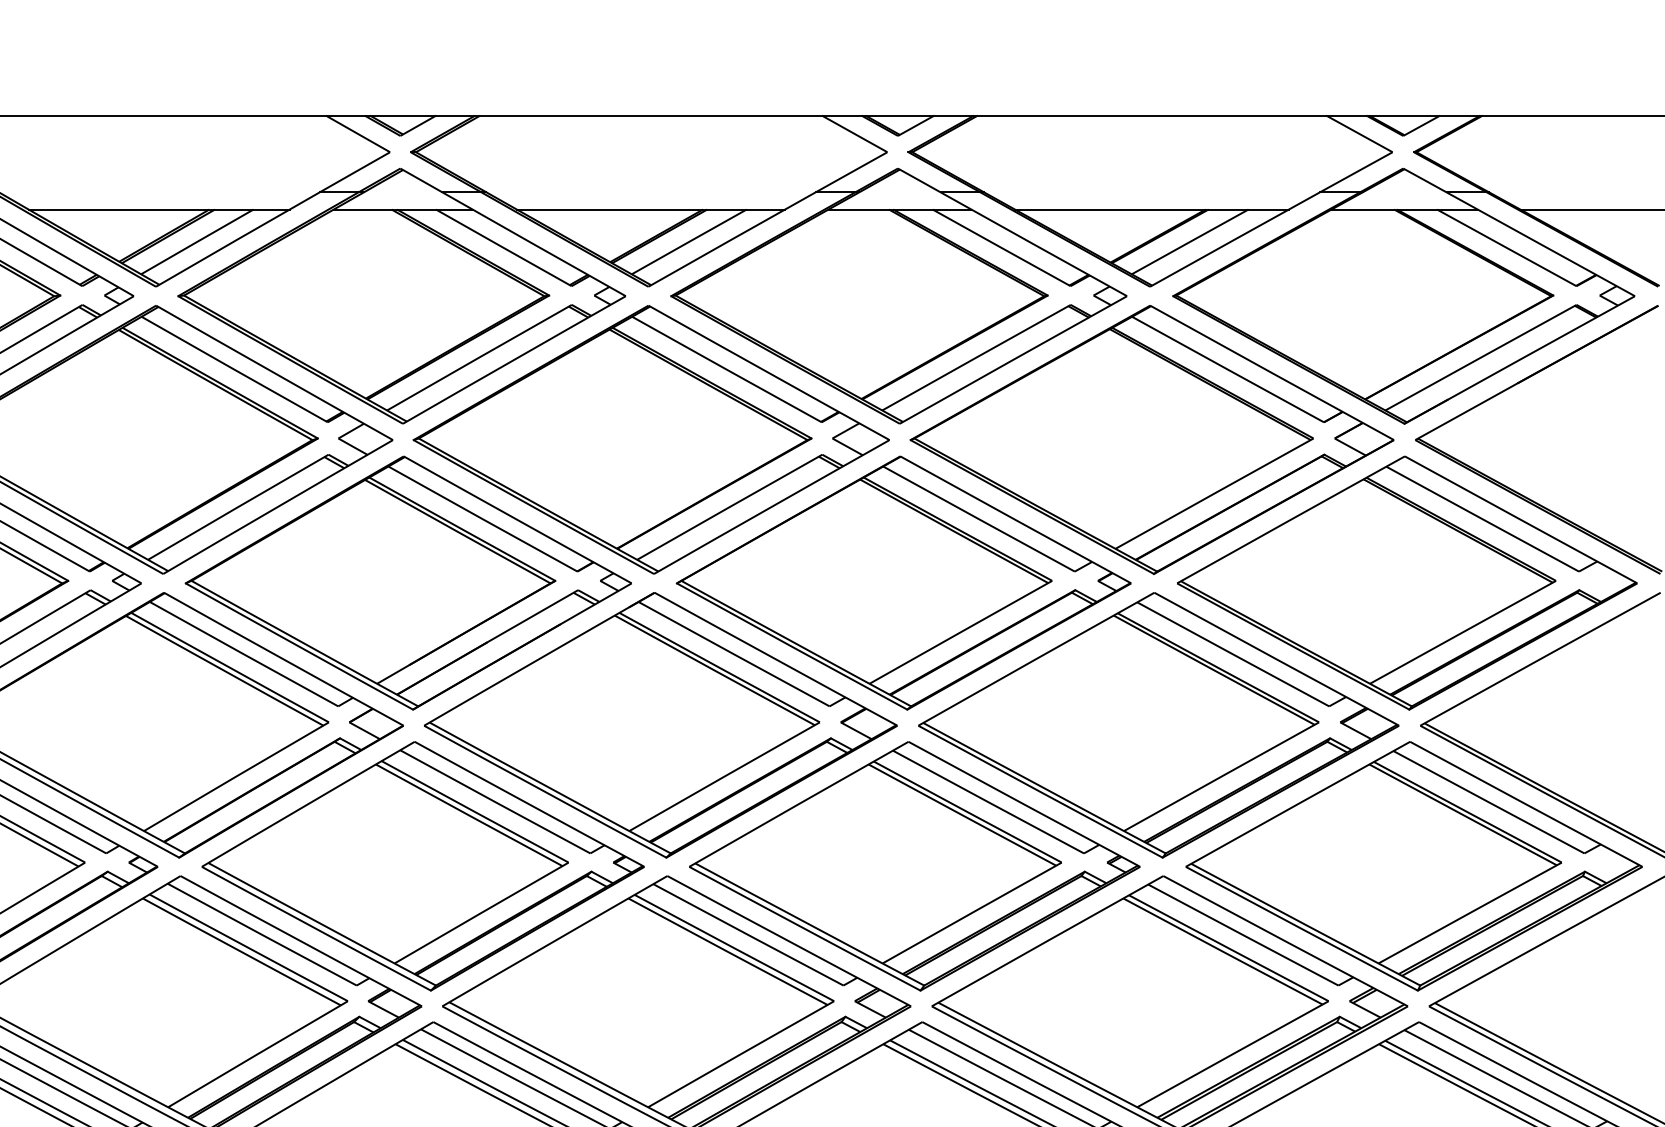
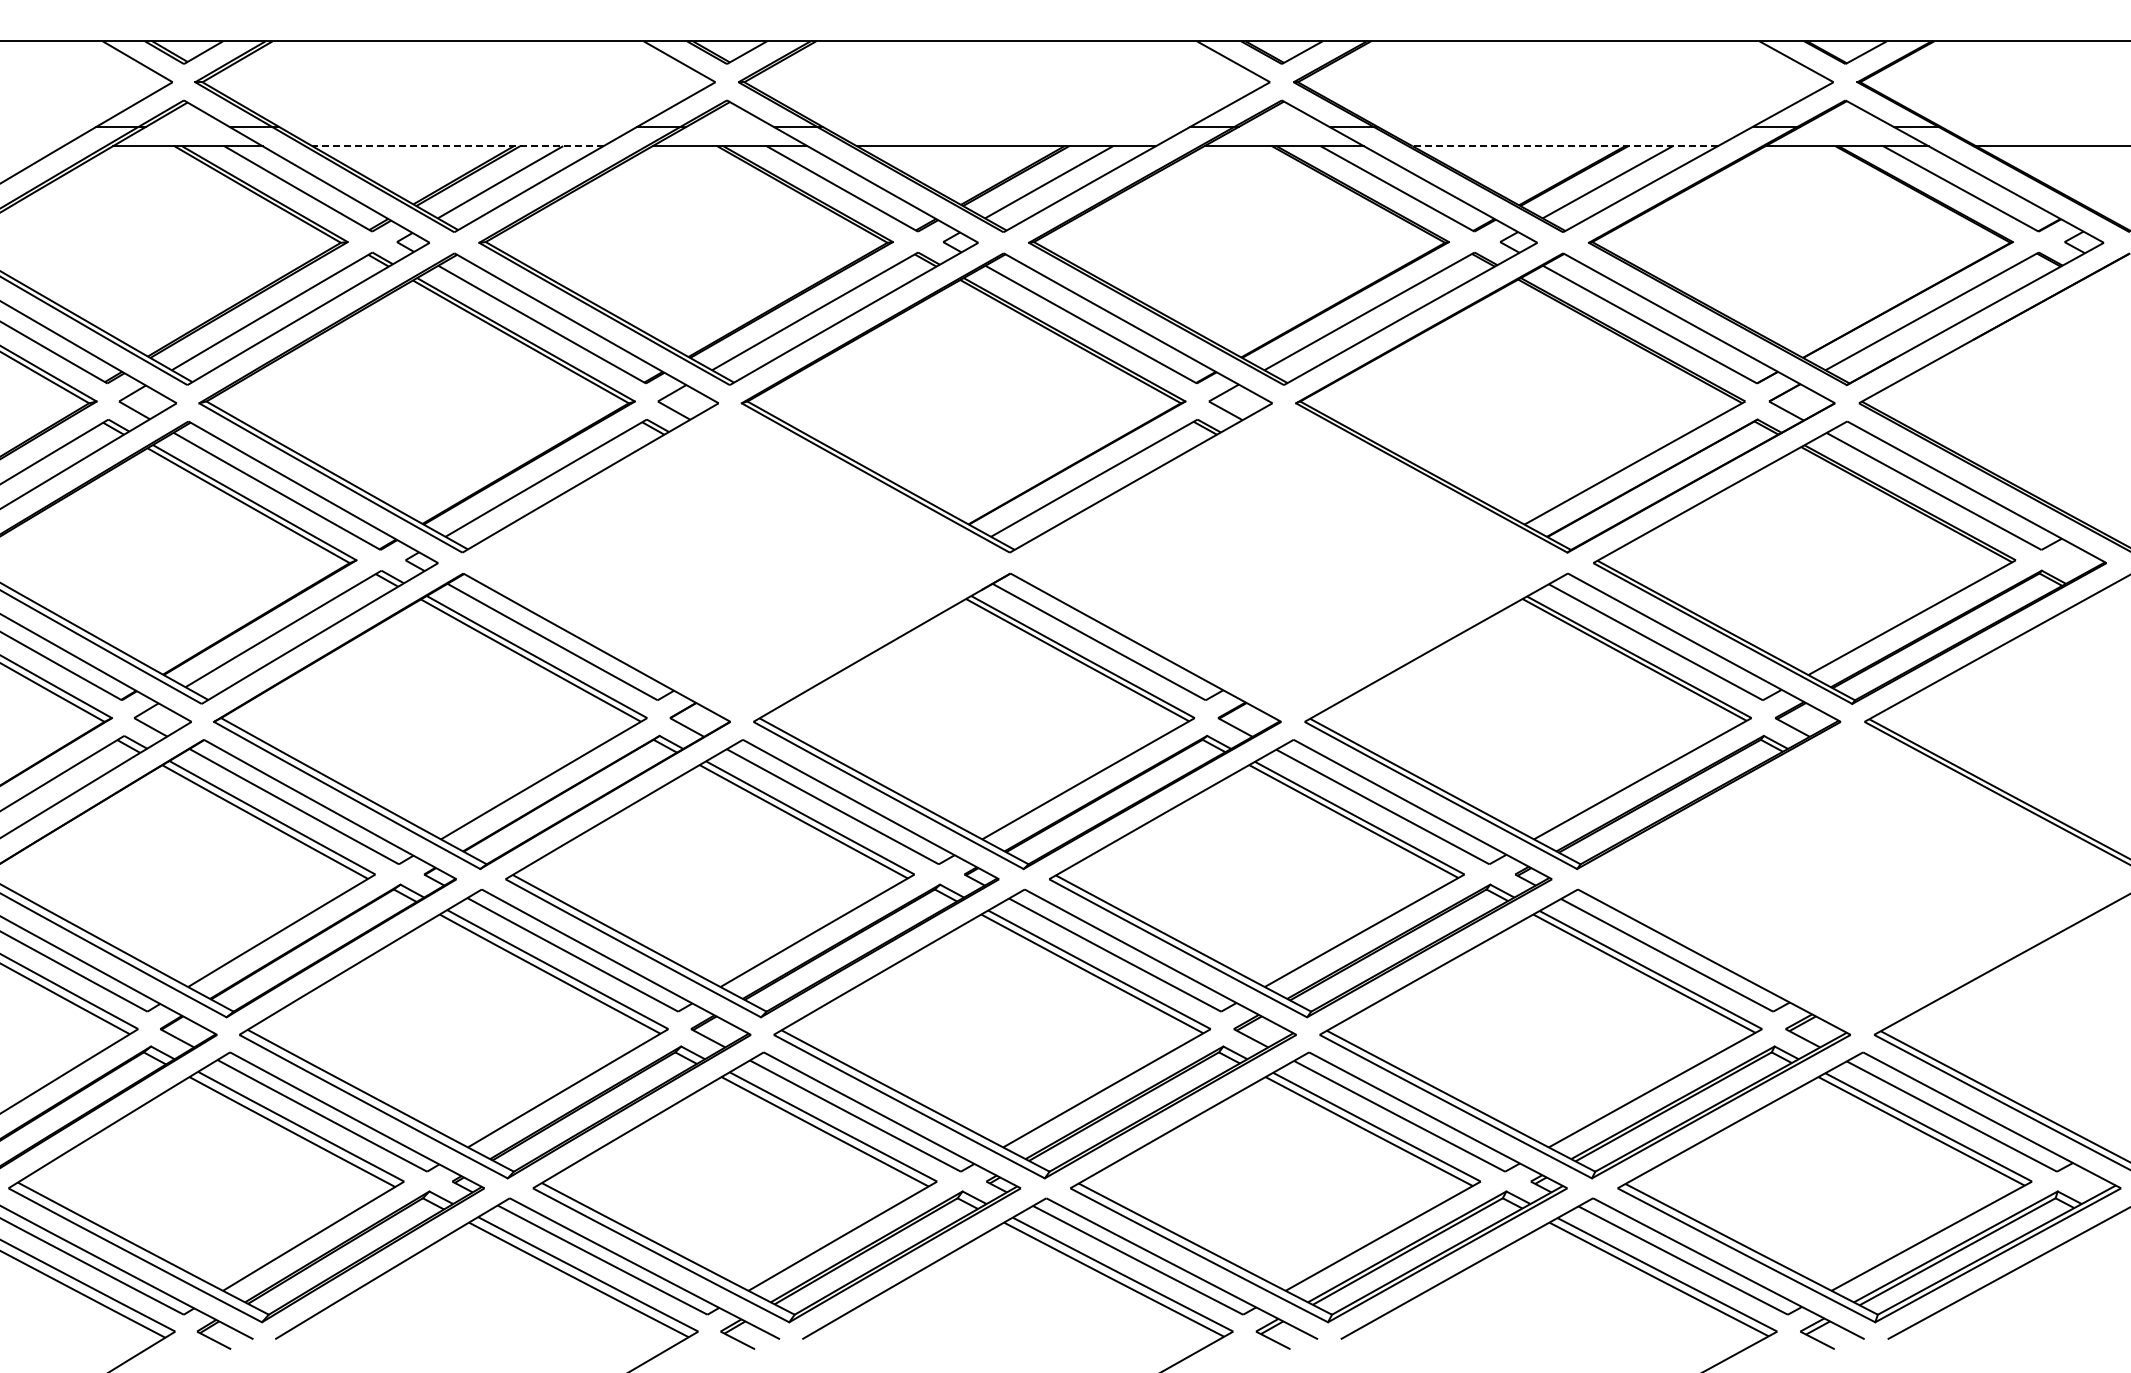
line: (158, 209) -> (457, 146), solid -> dashed
line: (1152, 209) -> (1565, 146), solid -> dashed
part: (408, 582) -> (735, 562), removed
part: (903, 582) -> (1288, 562), removed
part: (1414, 866) -> (1857, 878), removed

